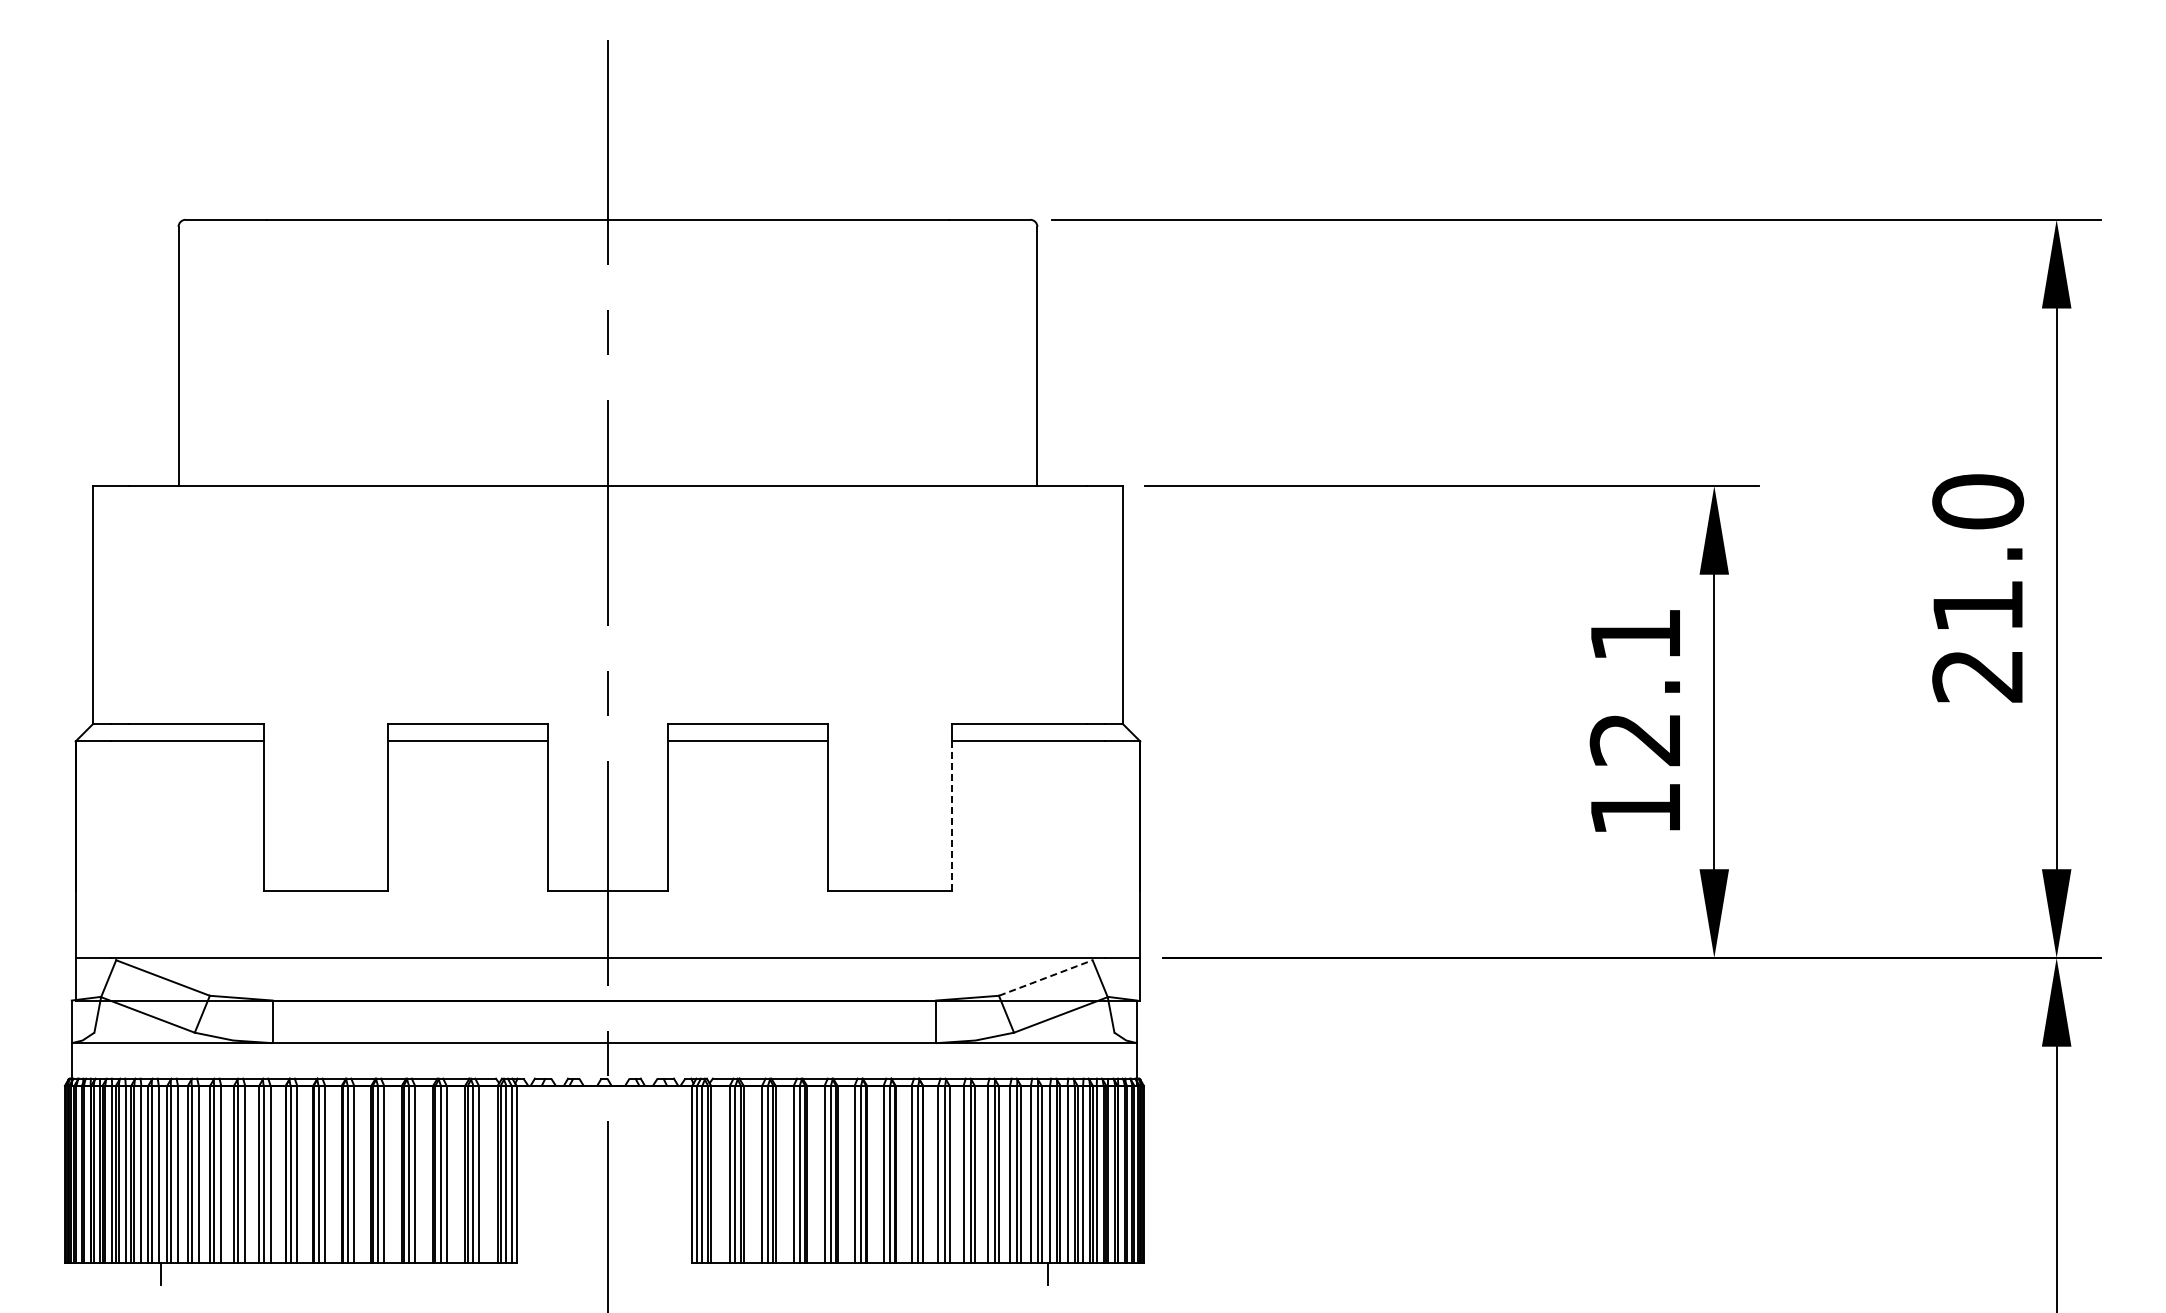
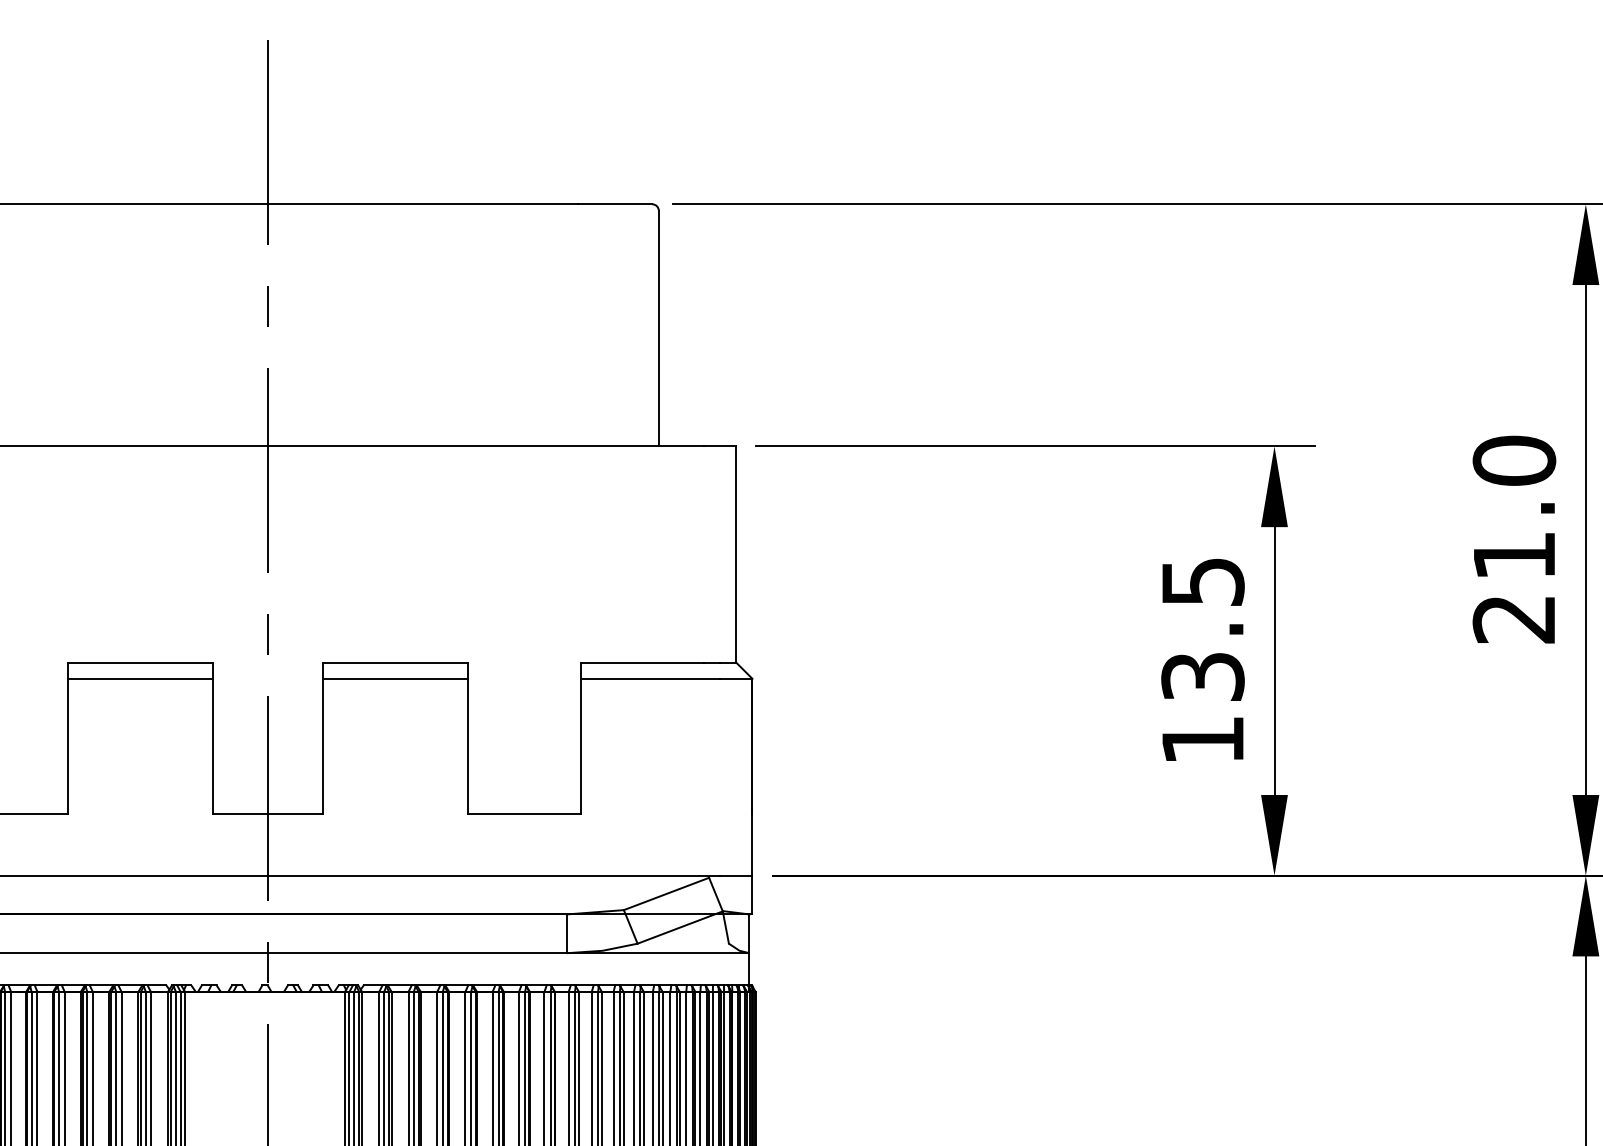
text: (1635, 687) -> (1202, 629), 12.1 -> 13.5
line: (952, 816) -> (581, 747), dashed -> solid
line: (1046, 977) -> (667, 893), dashed -> solid

